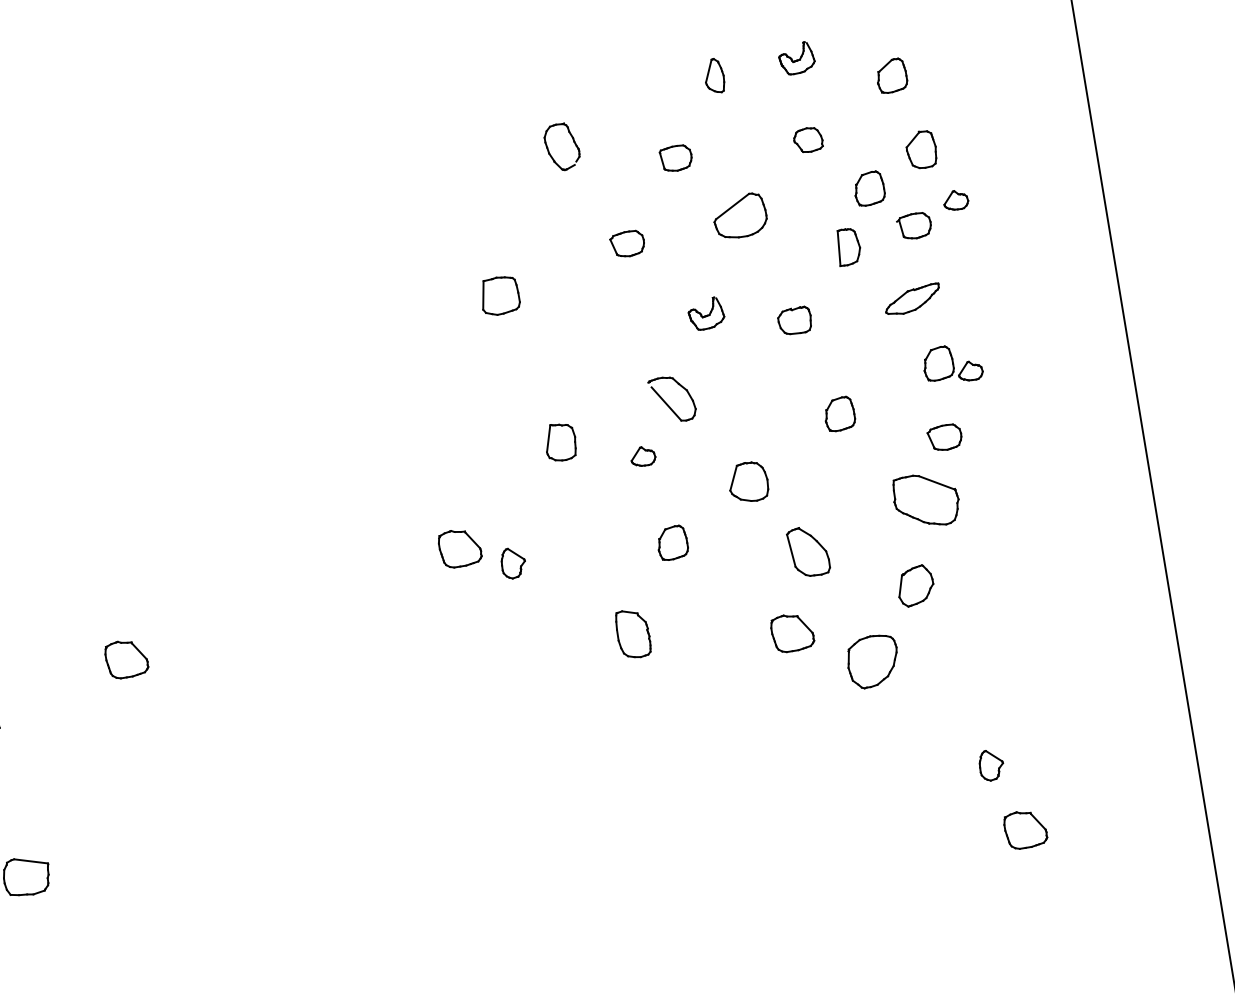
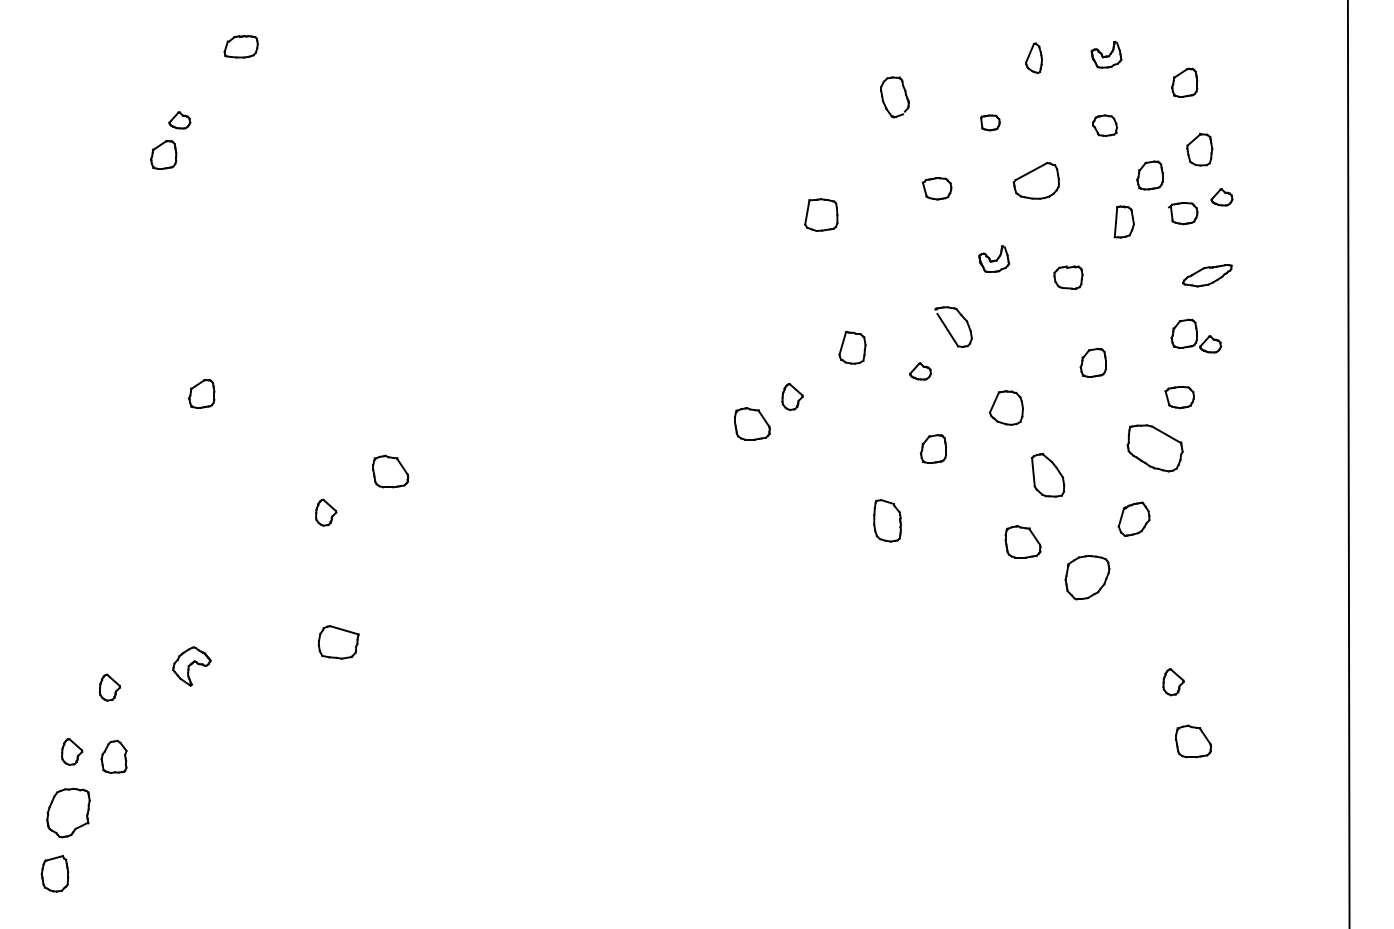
part: (676, 157) -> (990, 122), size x0.7
part: (912, 299) -> (1207, 275), moved
part: (513, 562) -> (792, 396), moved
part: (126, 658) -> (390, 471), moved

